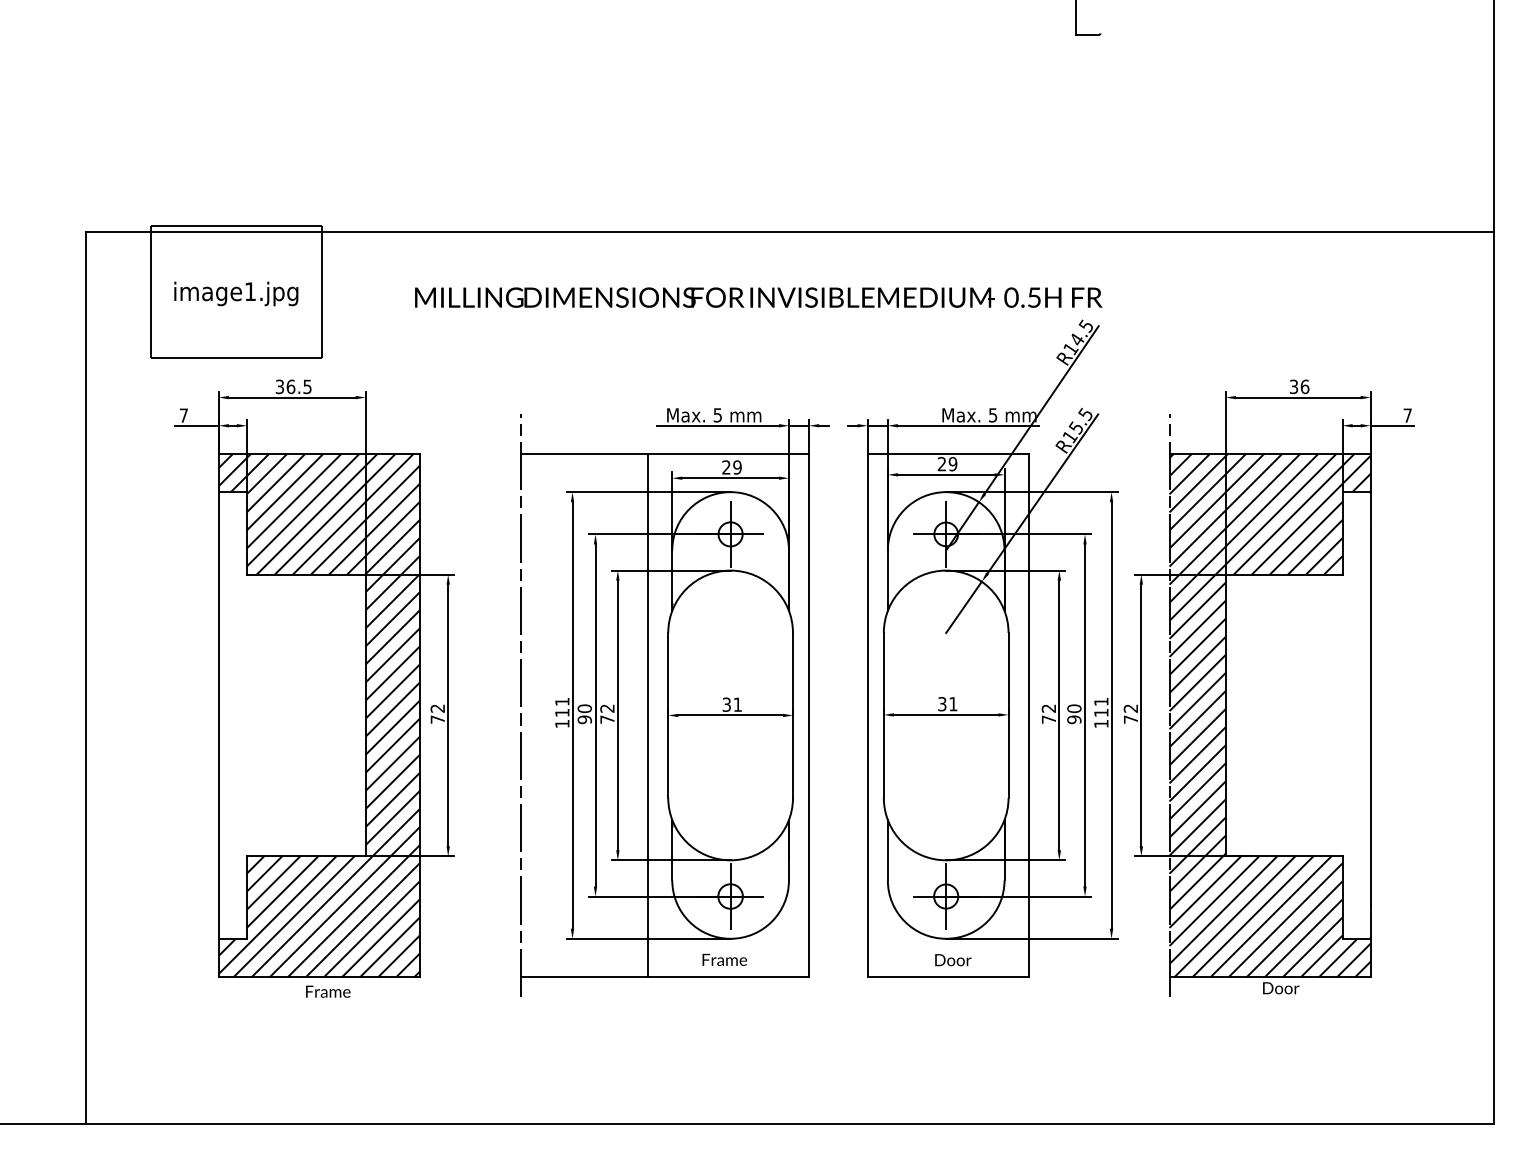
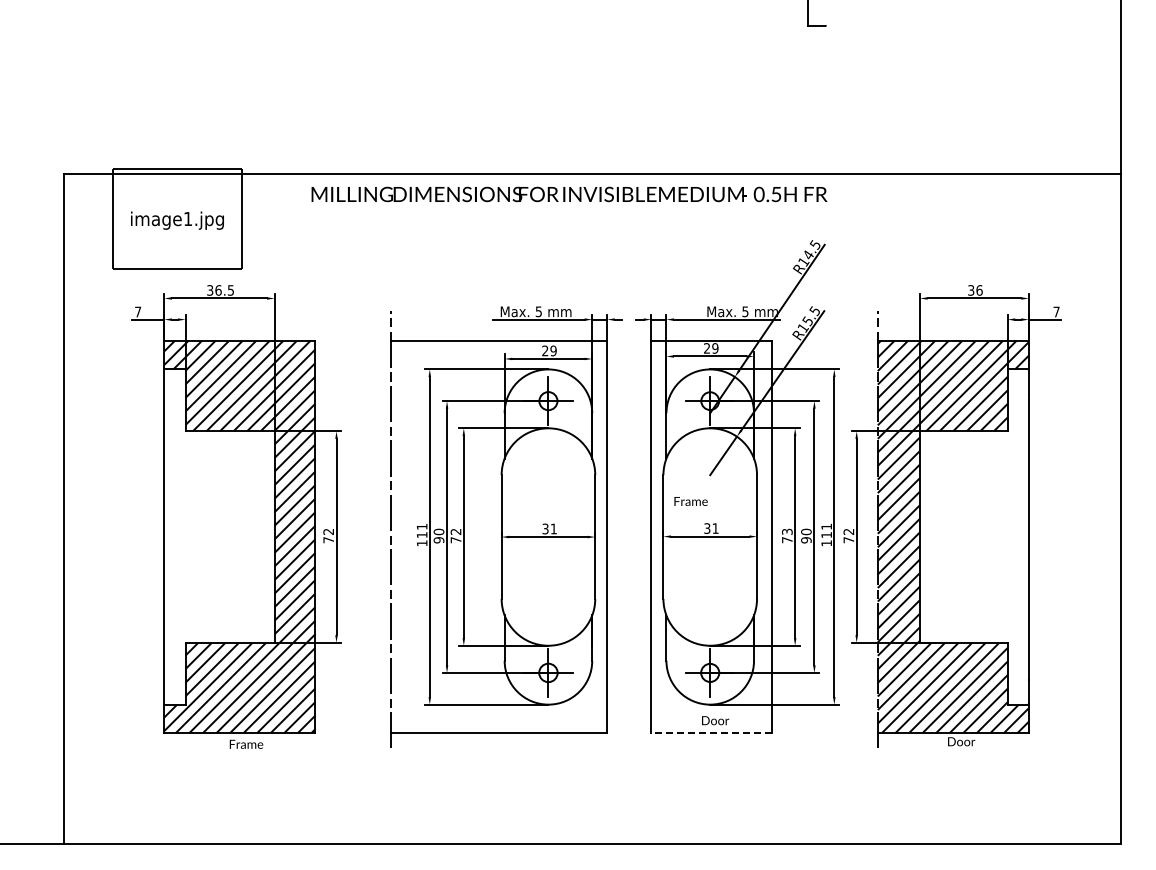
text: (758, 297) -> (569, 194), moved
text: (1049, 708) -> (787, 531), 72 -> 73
line: (648, 714) -> (486, 536), removed
text: (724, 959) -> (690, 501), moved
line: (947, 977) -> (711, 733), solid -> dashed

